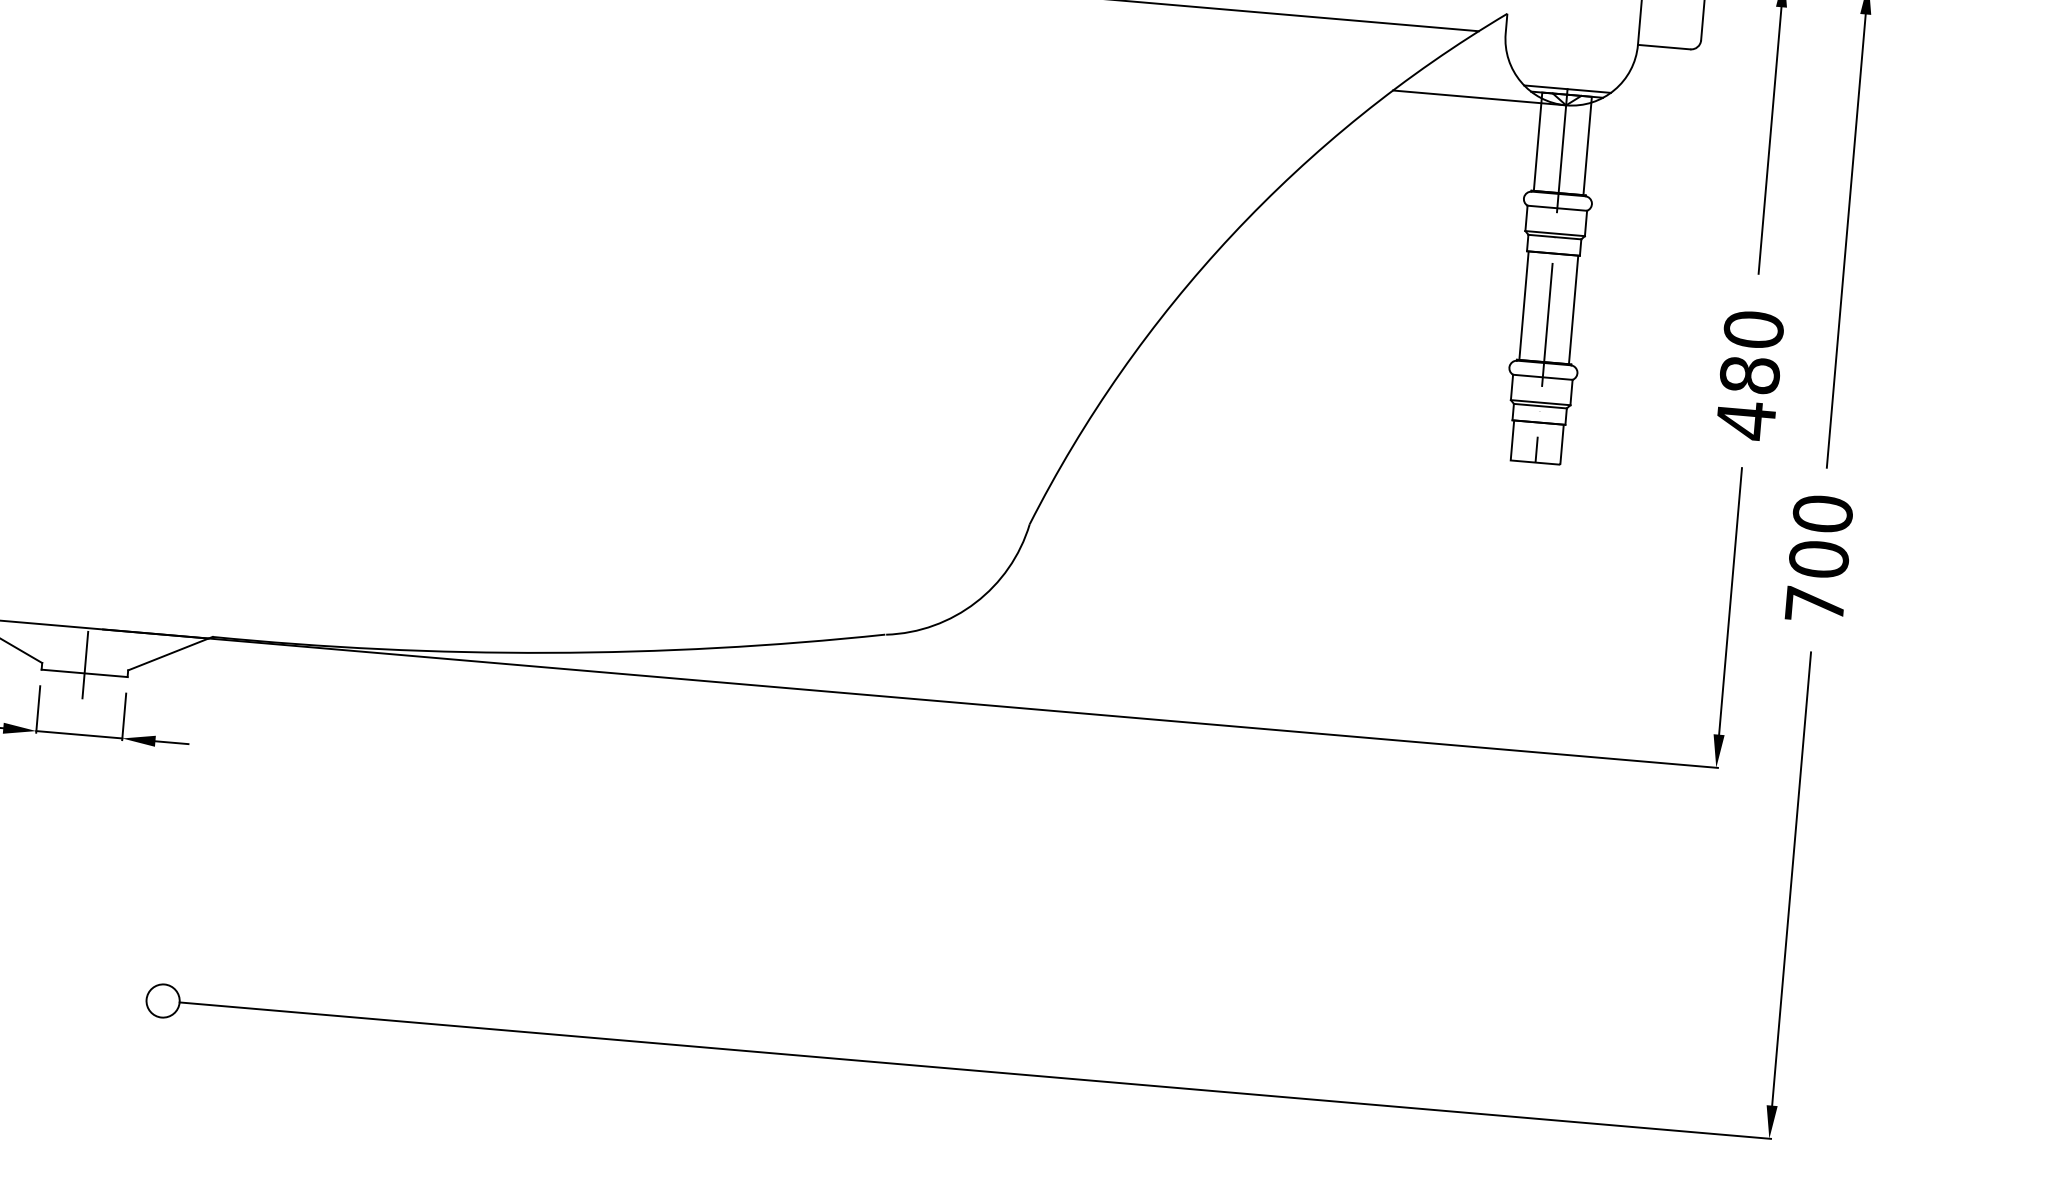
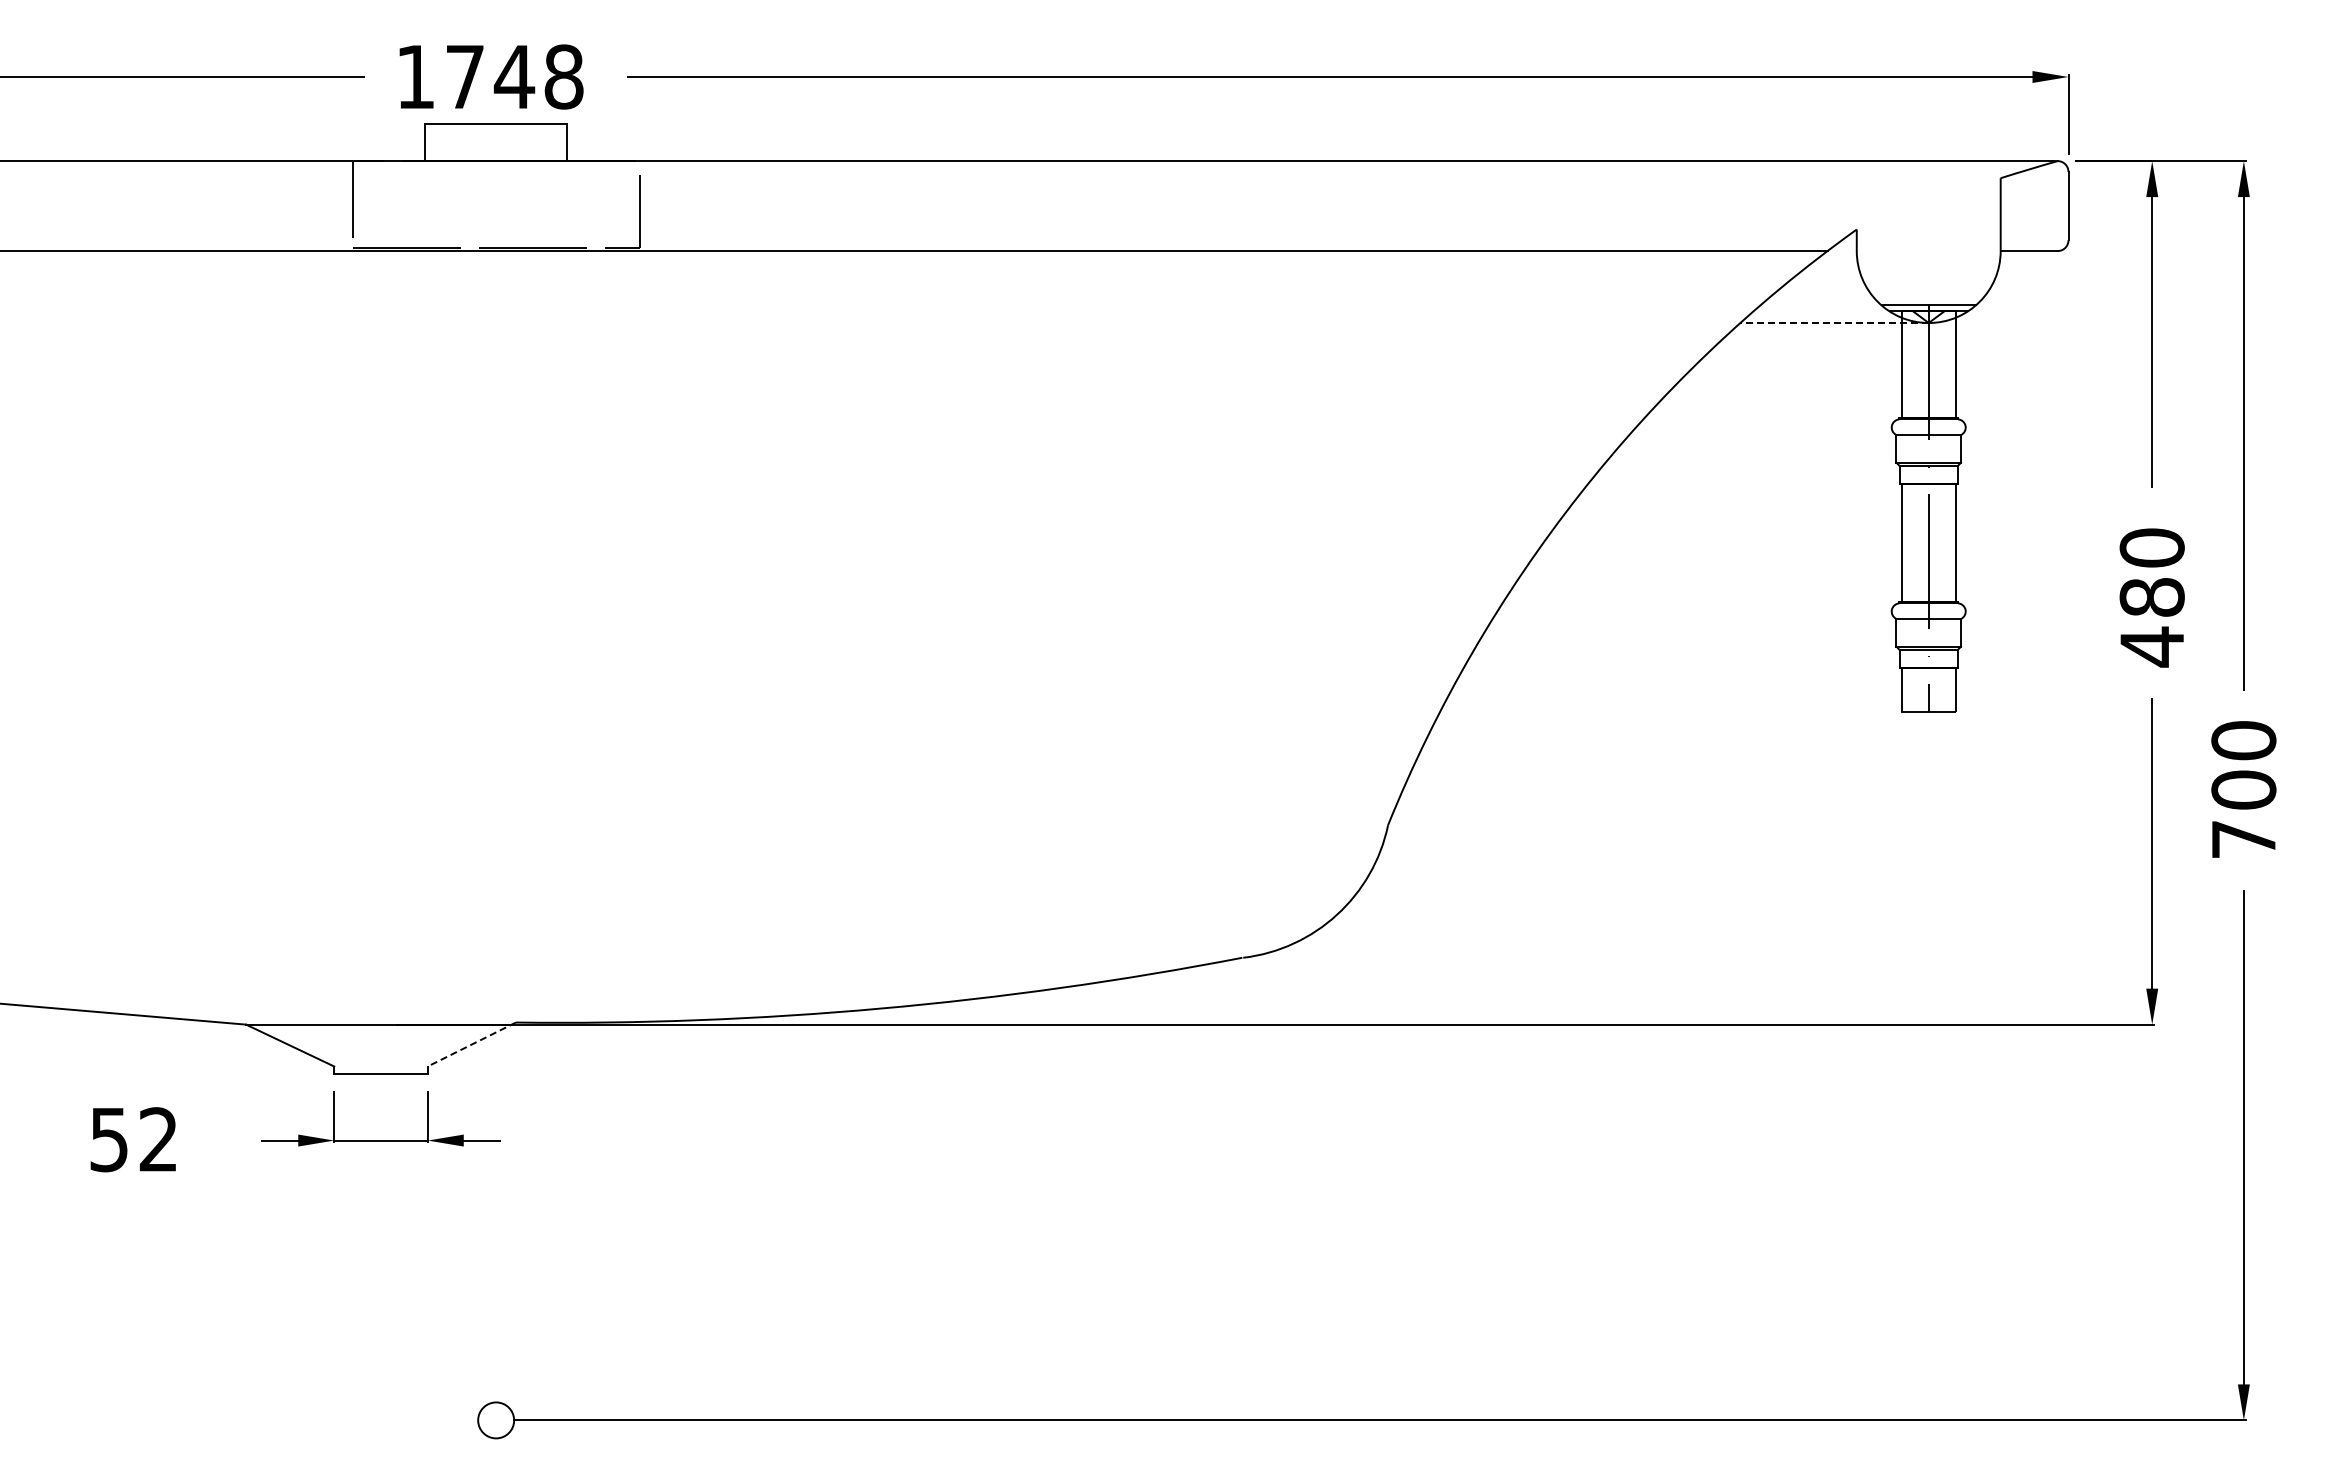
line: (1479, 98) -> (1834, 323), solid -> dashed
line: (170, 653) -> (471, 1044), solid -> dashed
line: (85, 664) -> (381, 1064), removed

